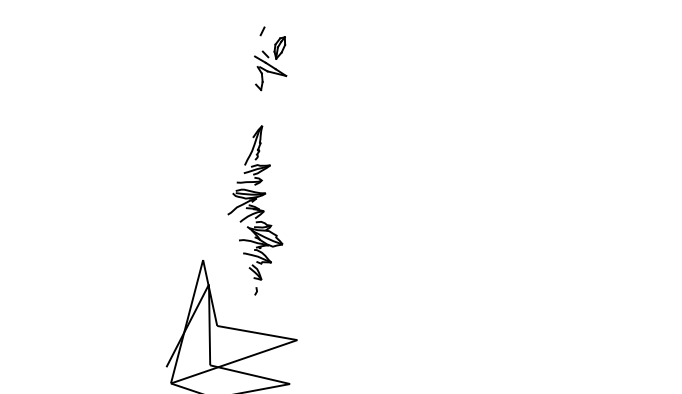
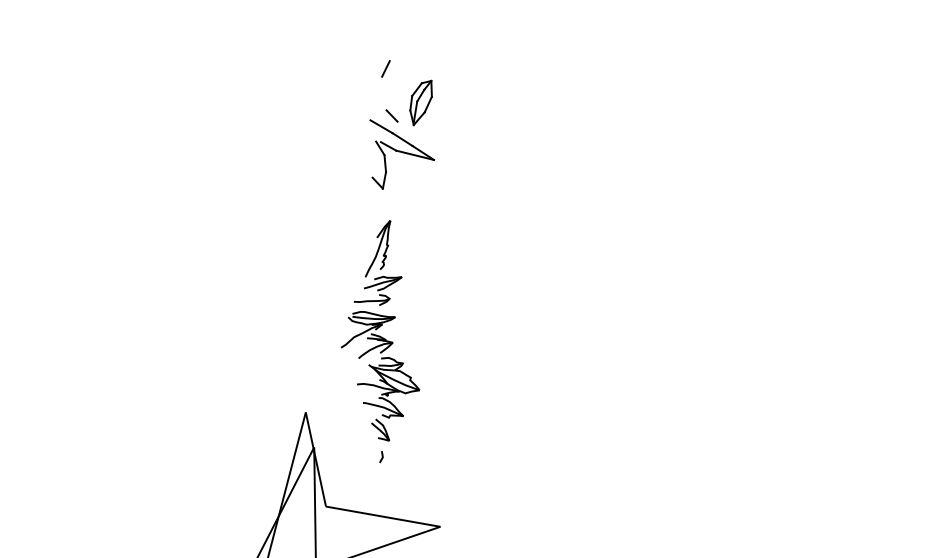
part: (270, 58) -> (402, 124), size x1.43

